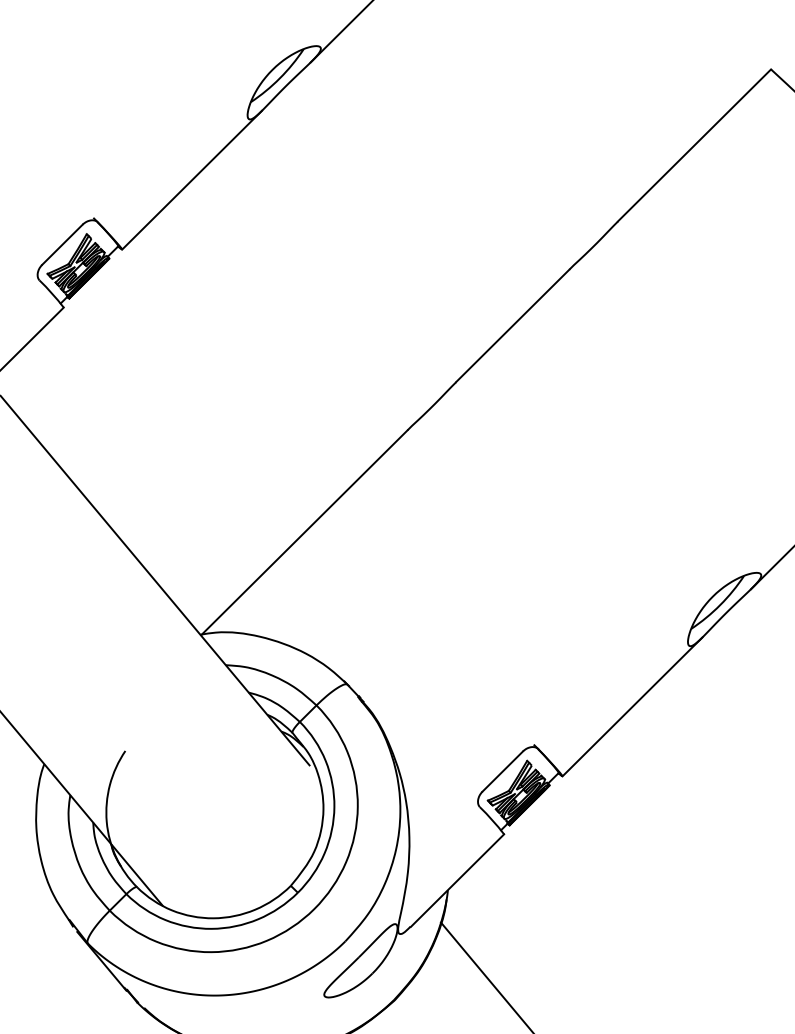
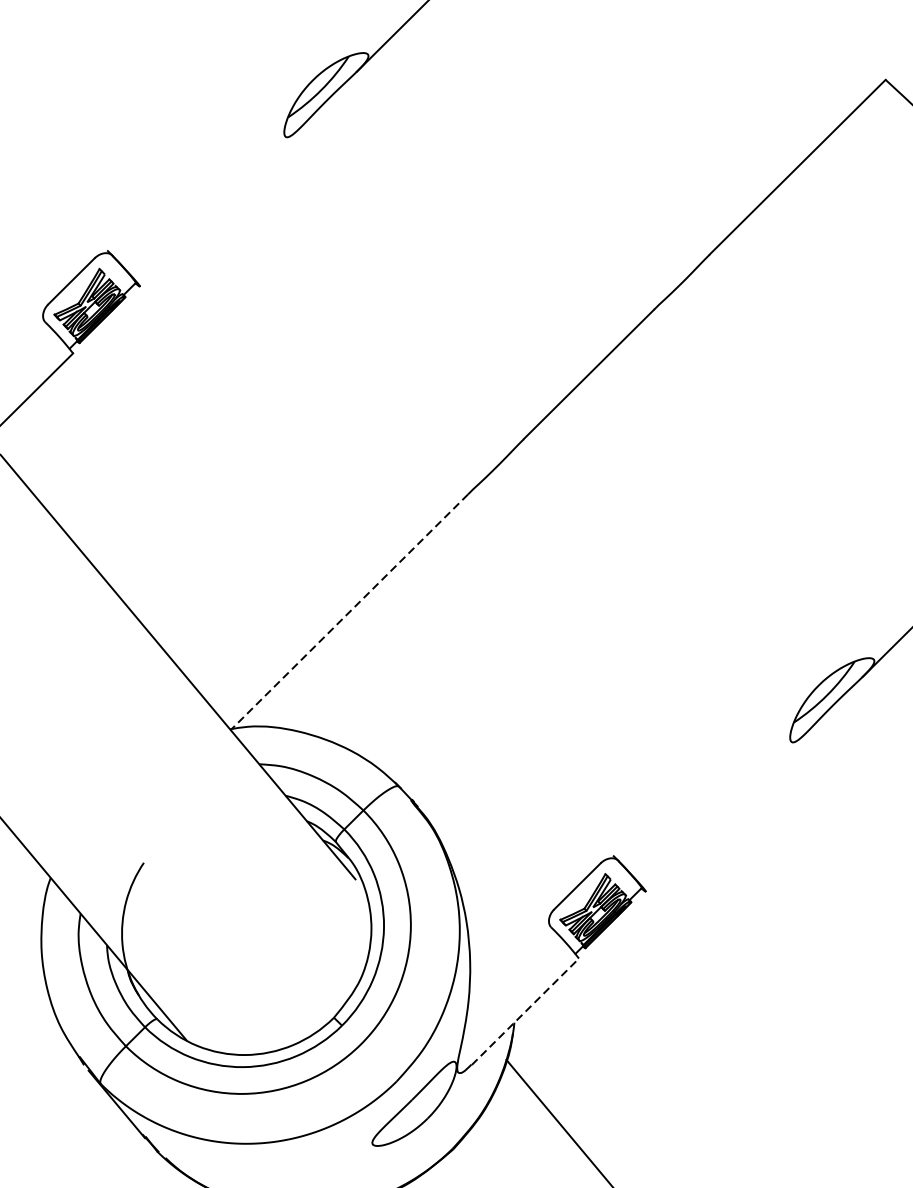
line: (192, 179) -> (220, 206), removed
line: (304, 532) -> (349, 611), solid -> dashed
line: (632, 706) -> (726, 811), removed
line: (457, 880) -> (525, 1011), solid -> dashed

